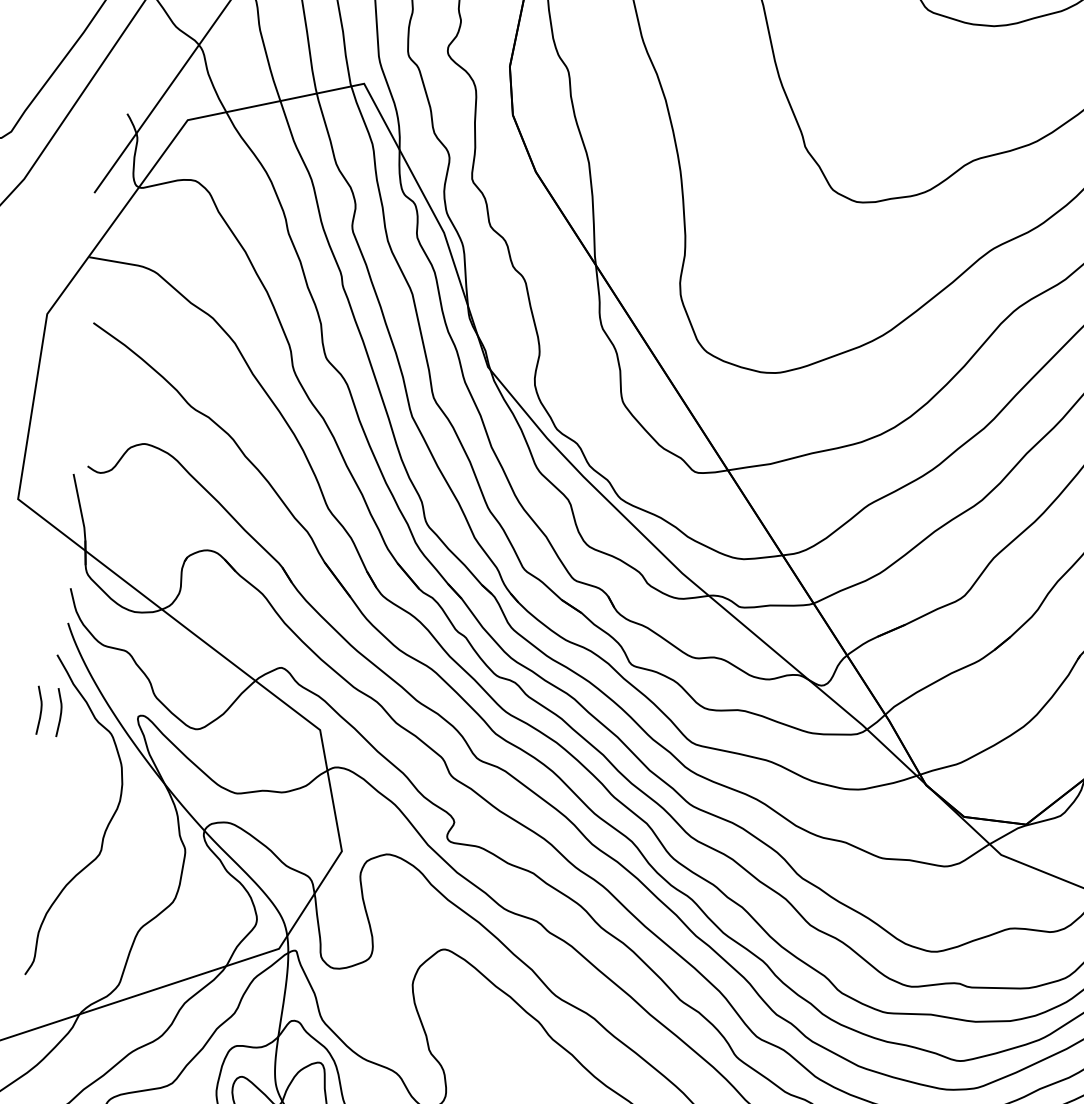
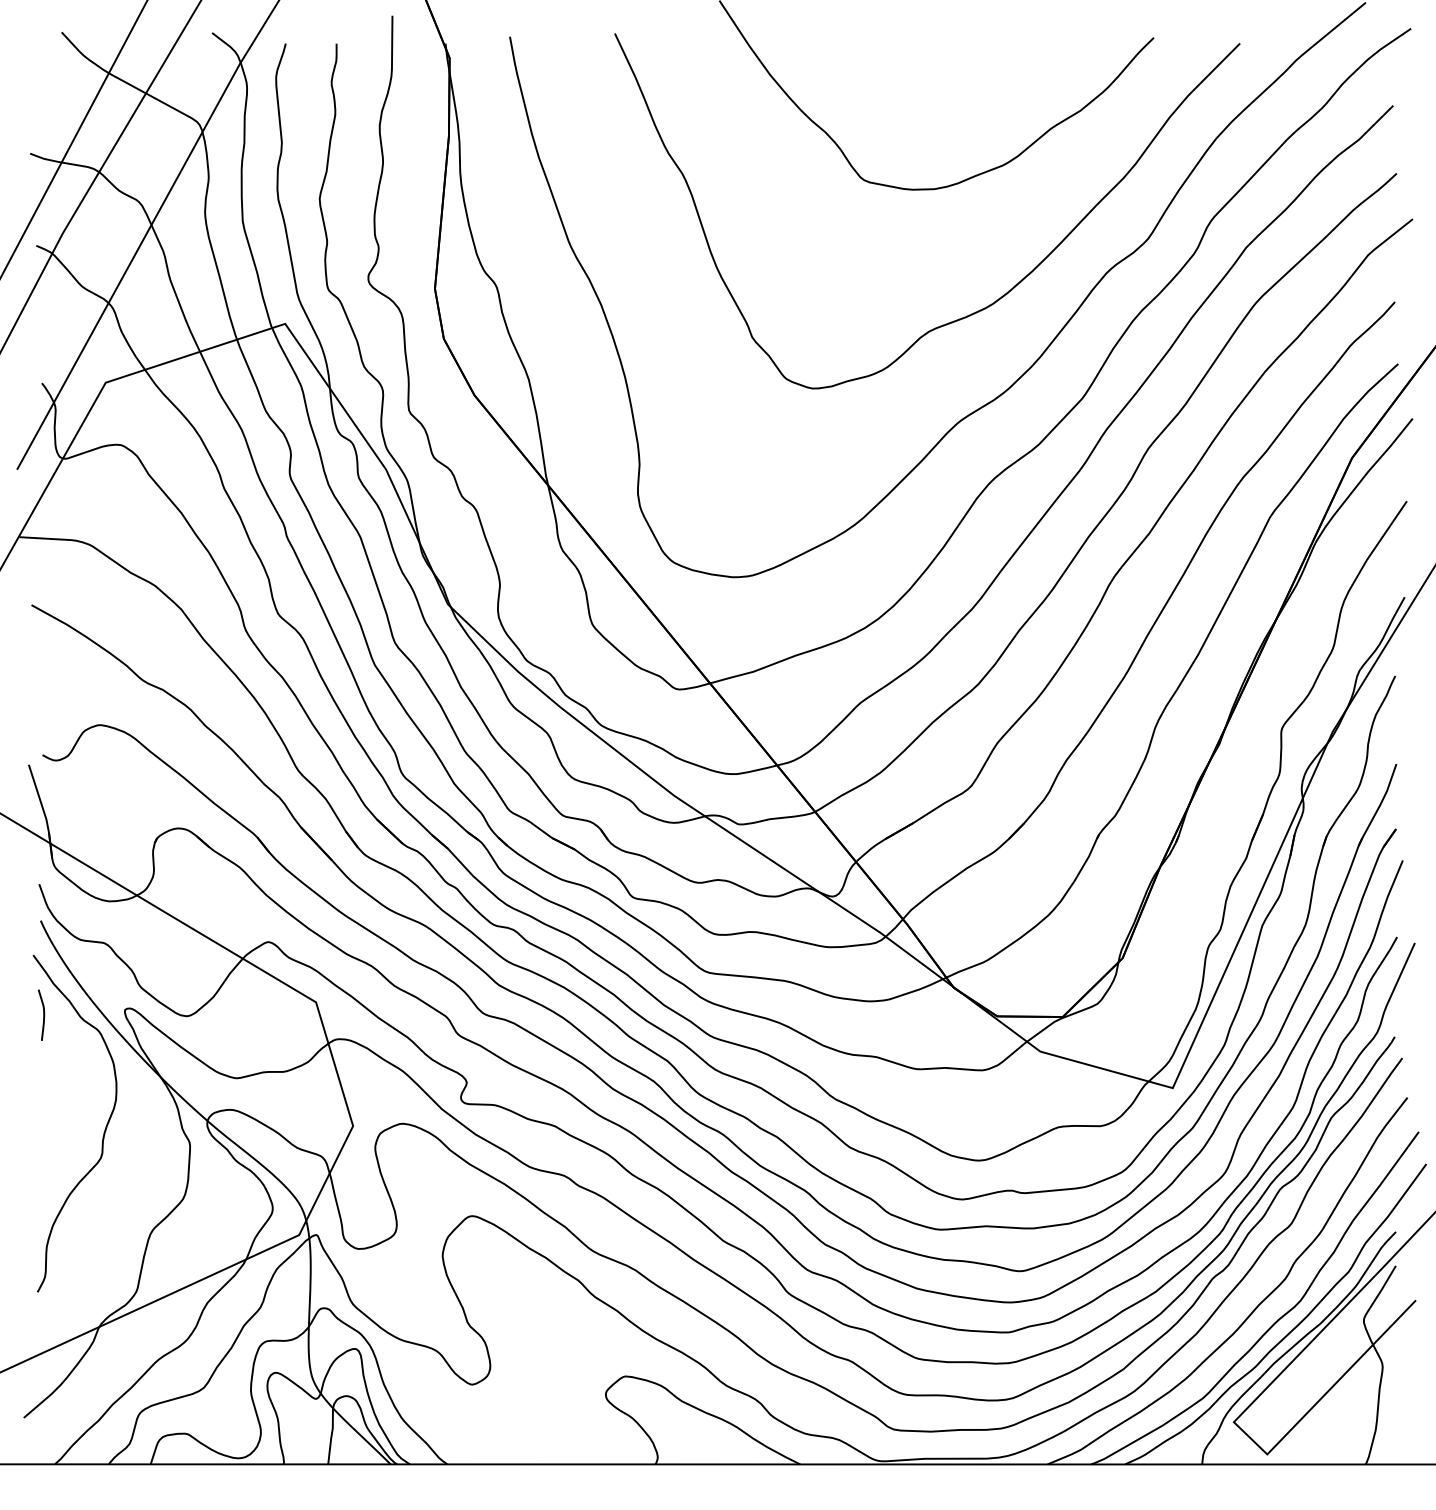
curve: (40, 709) -> (22, 1014), removed

